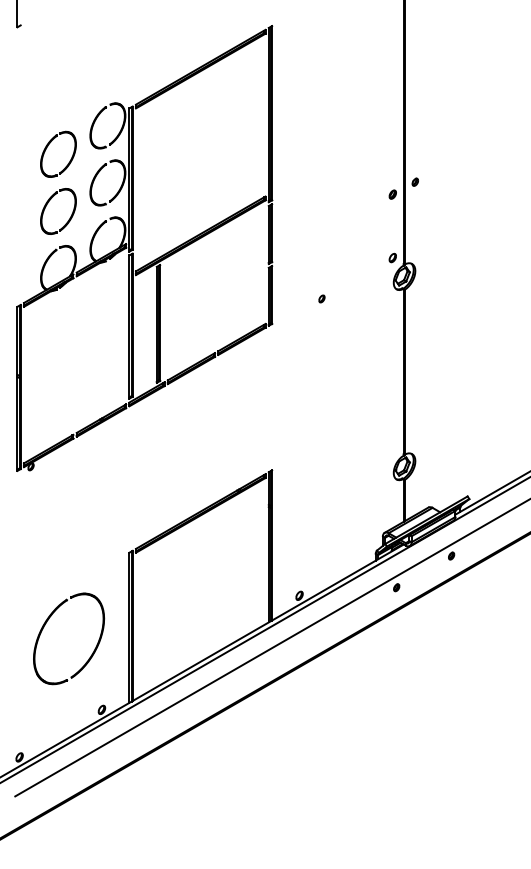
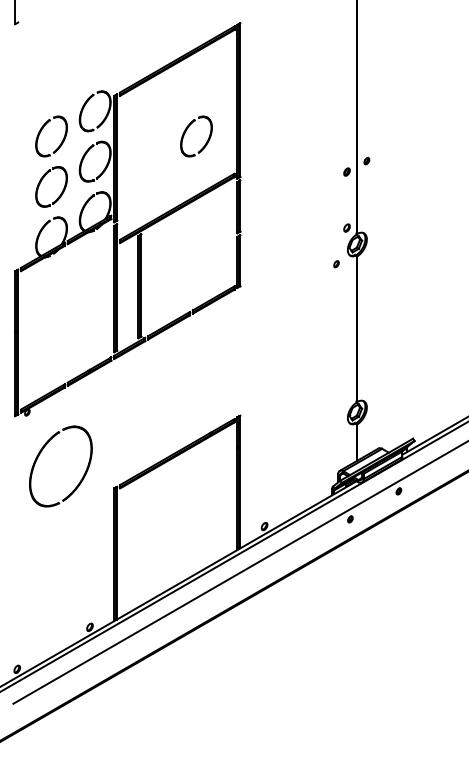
part: (212, 146) -> (187, 129), added
part: (321, 298) -> (336, 263), moved
part: (93, 650) -> (82, 476), moved

